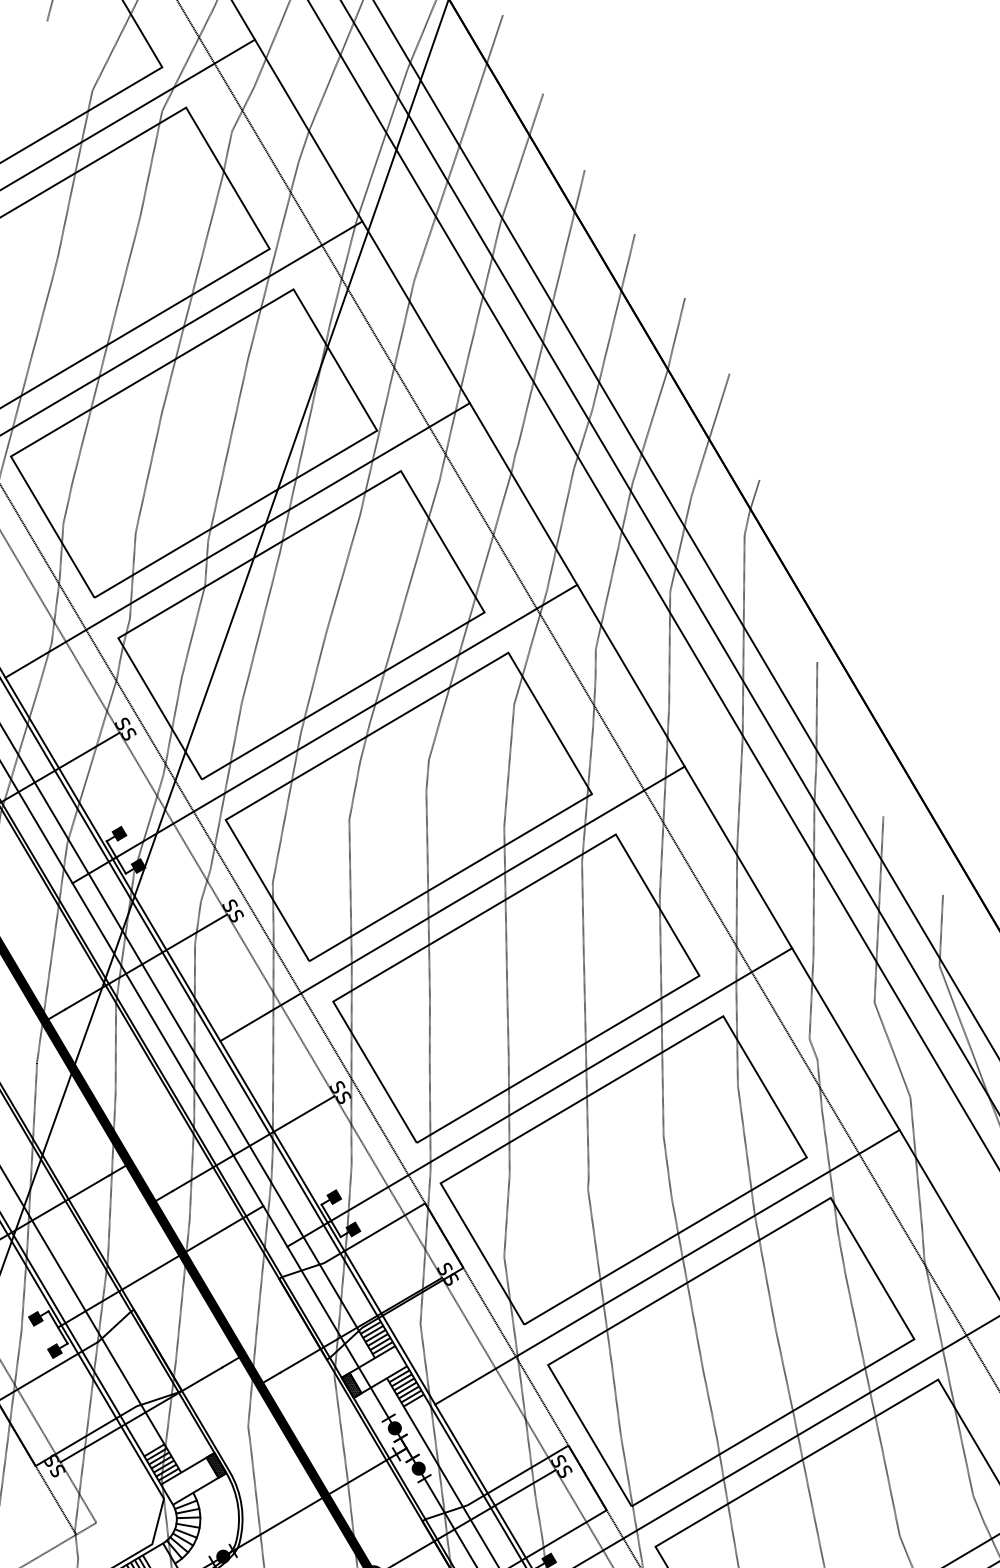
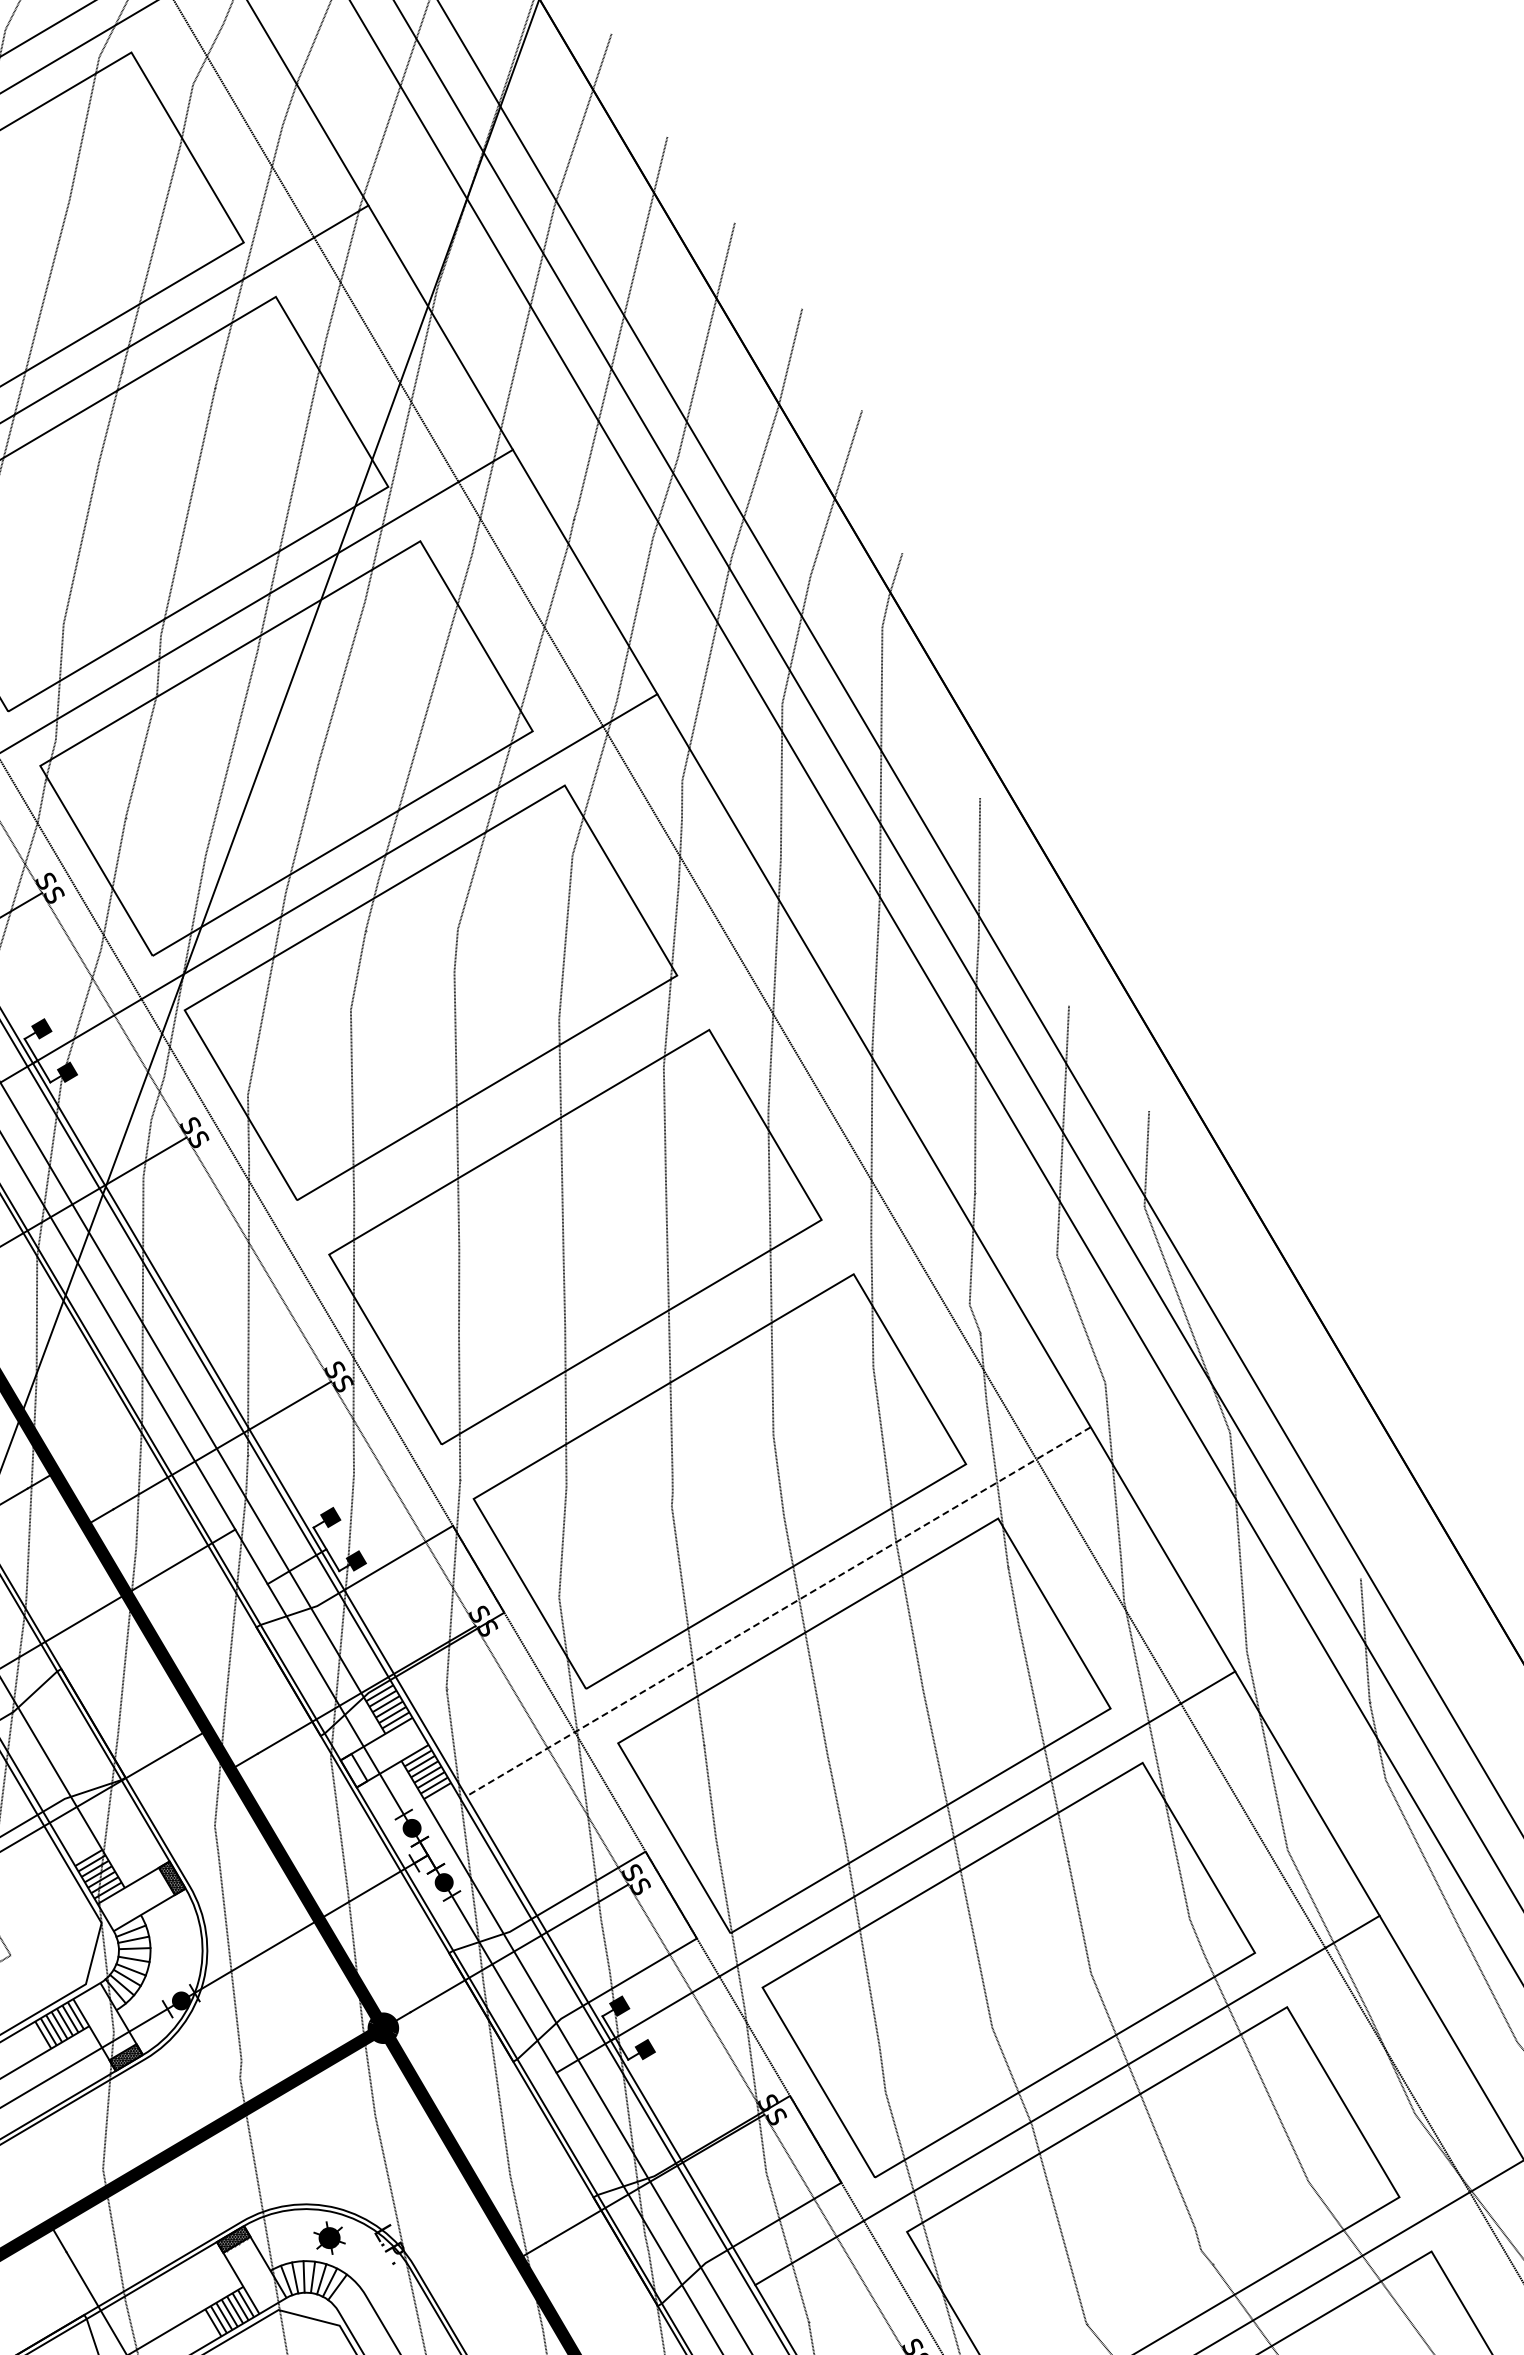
line: (452, 903) -> (489, 1122), removed
line: (559, 1085) -> (633, 1367), removed
line: (667, 1267) -> (778, 1611), solid -> dashed
hatch: (352, 1385) -> (354, 1770), removed

